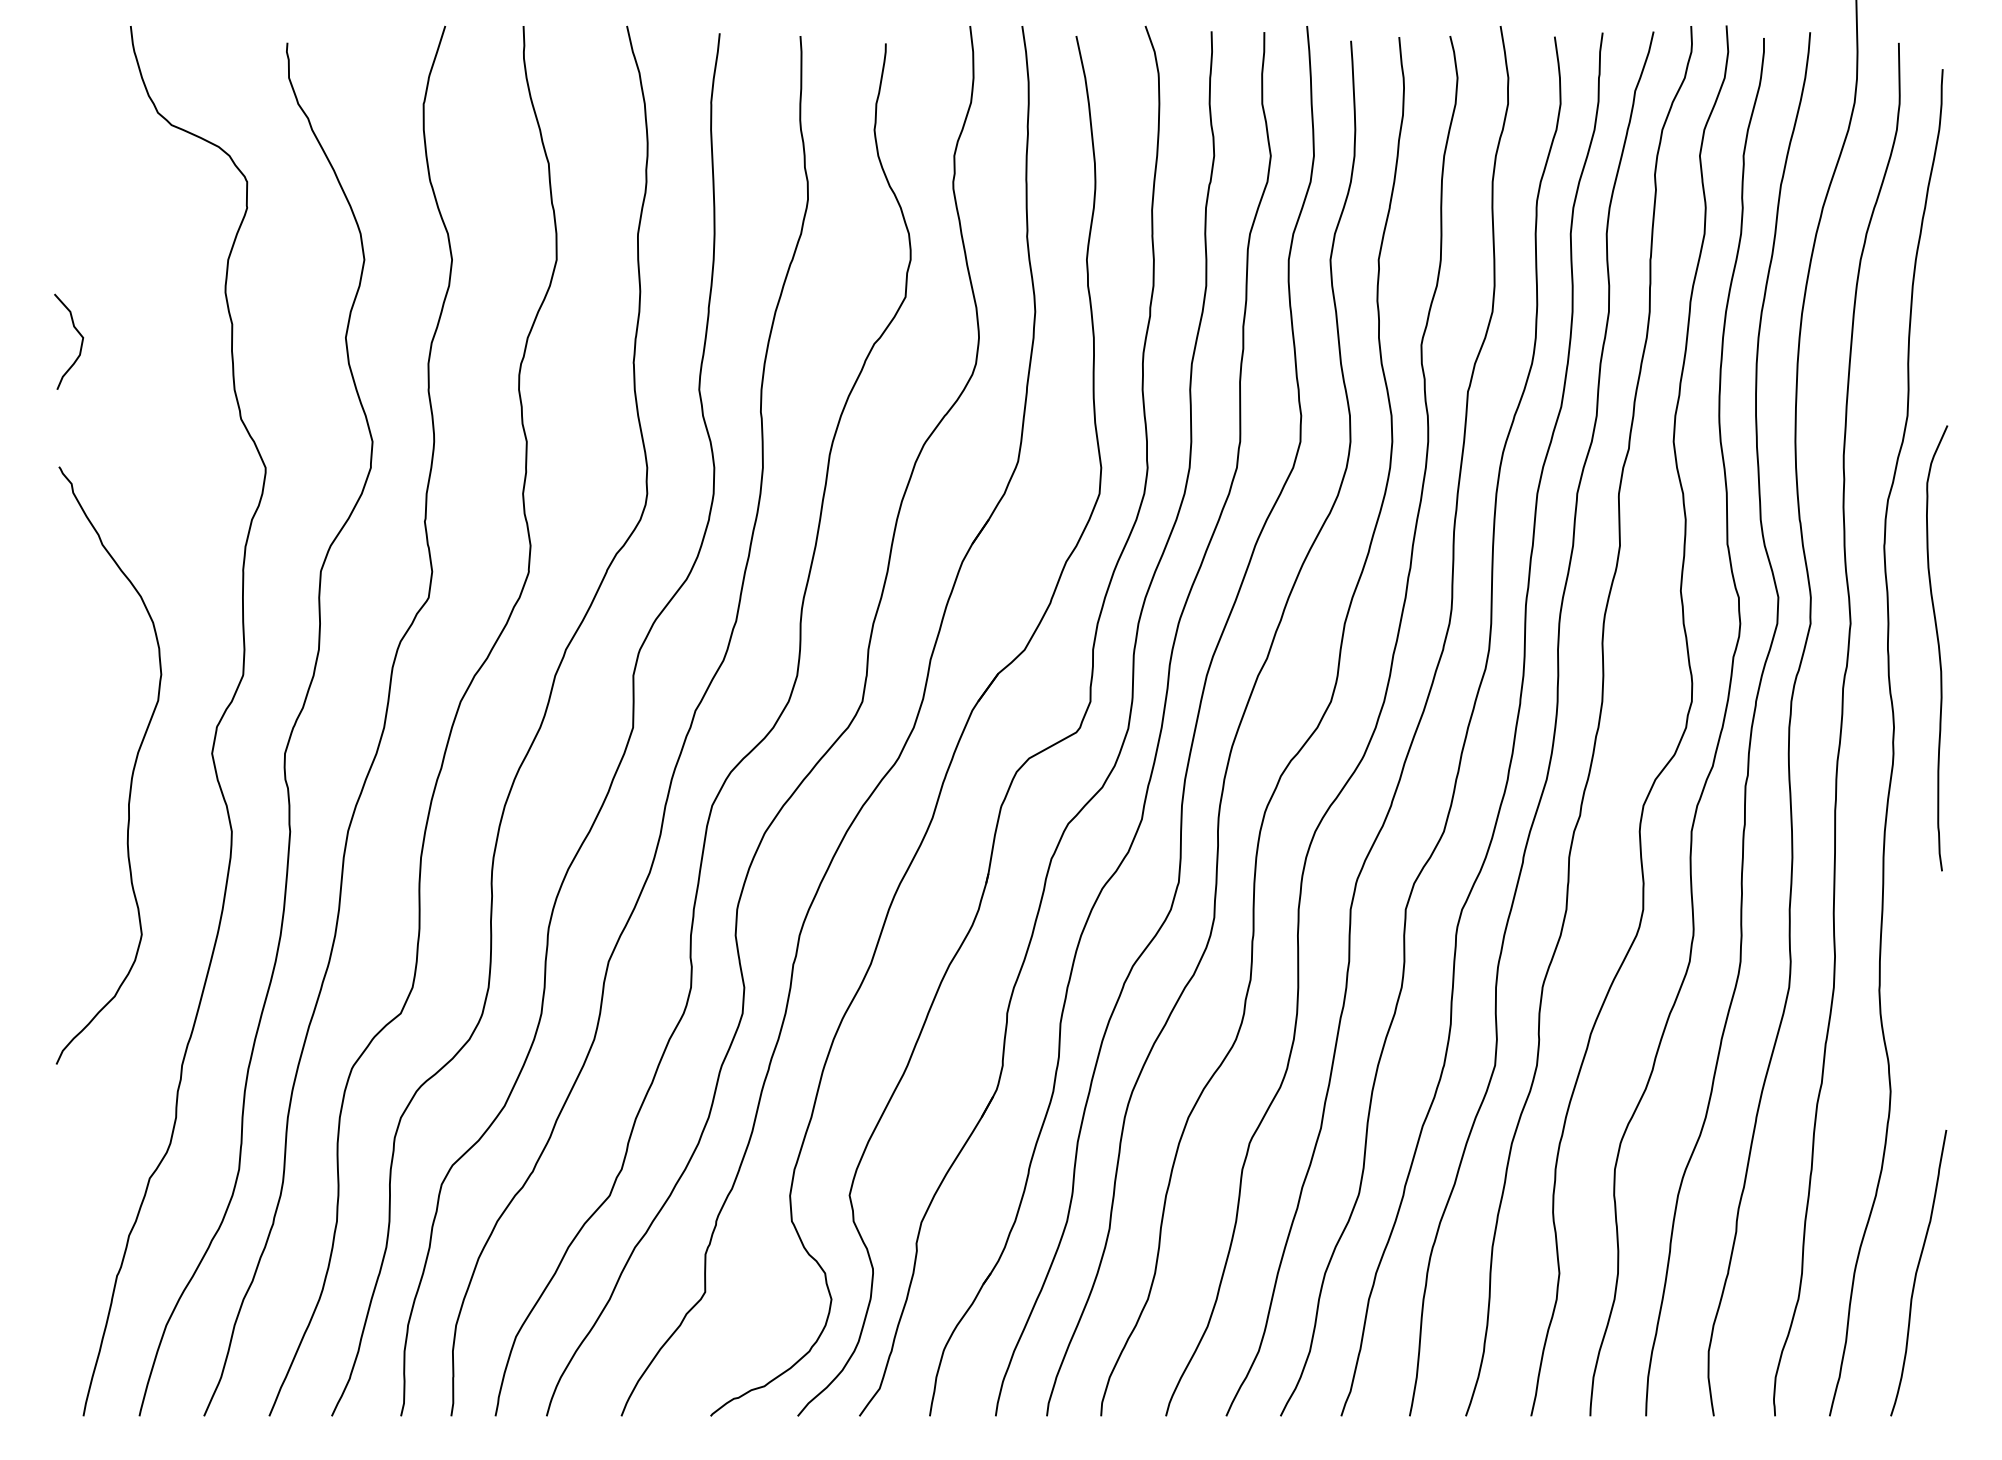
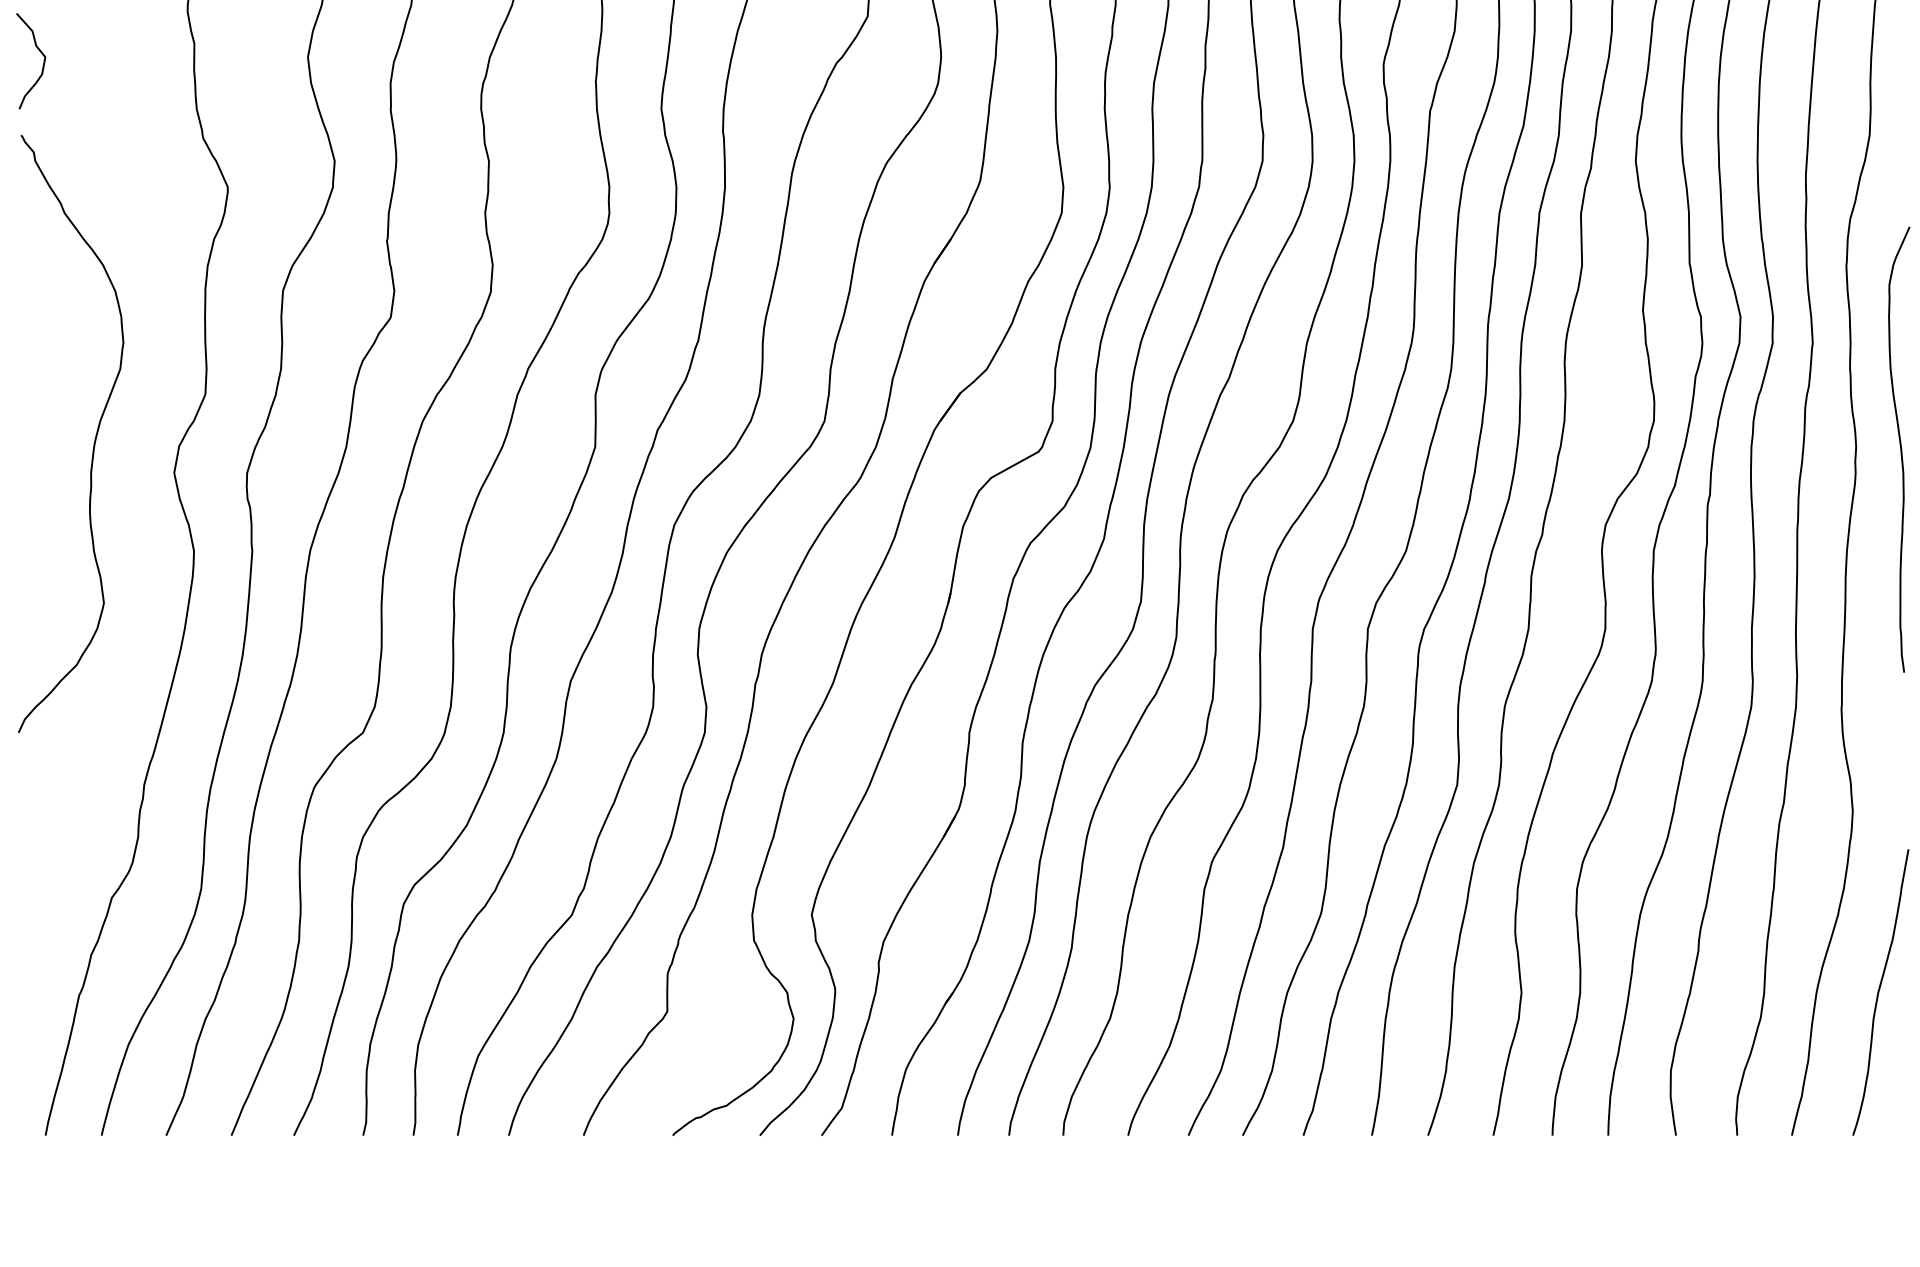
curve: (1938, 648) -> (1900, 449), moved
curve: (132, 769) -> (94, 437), moved

